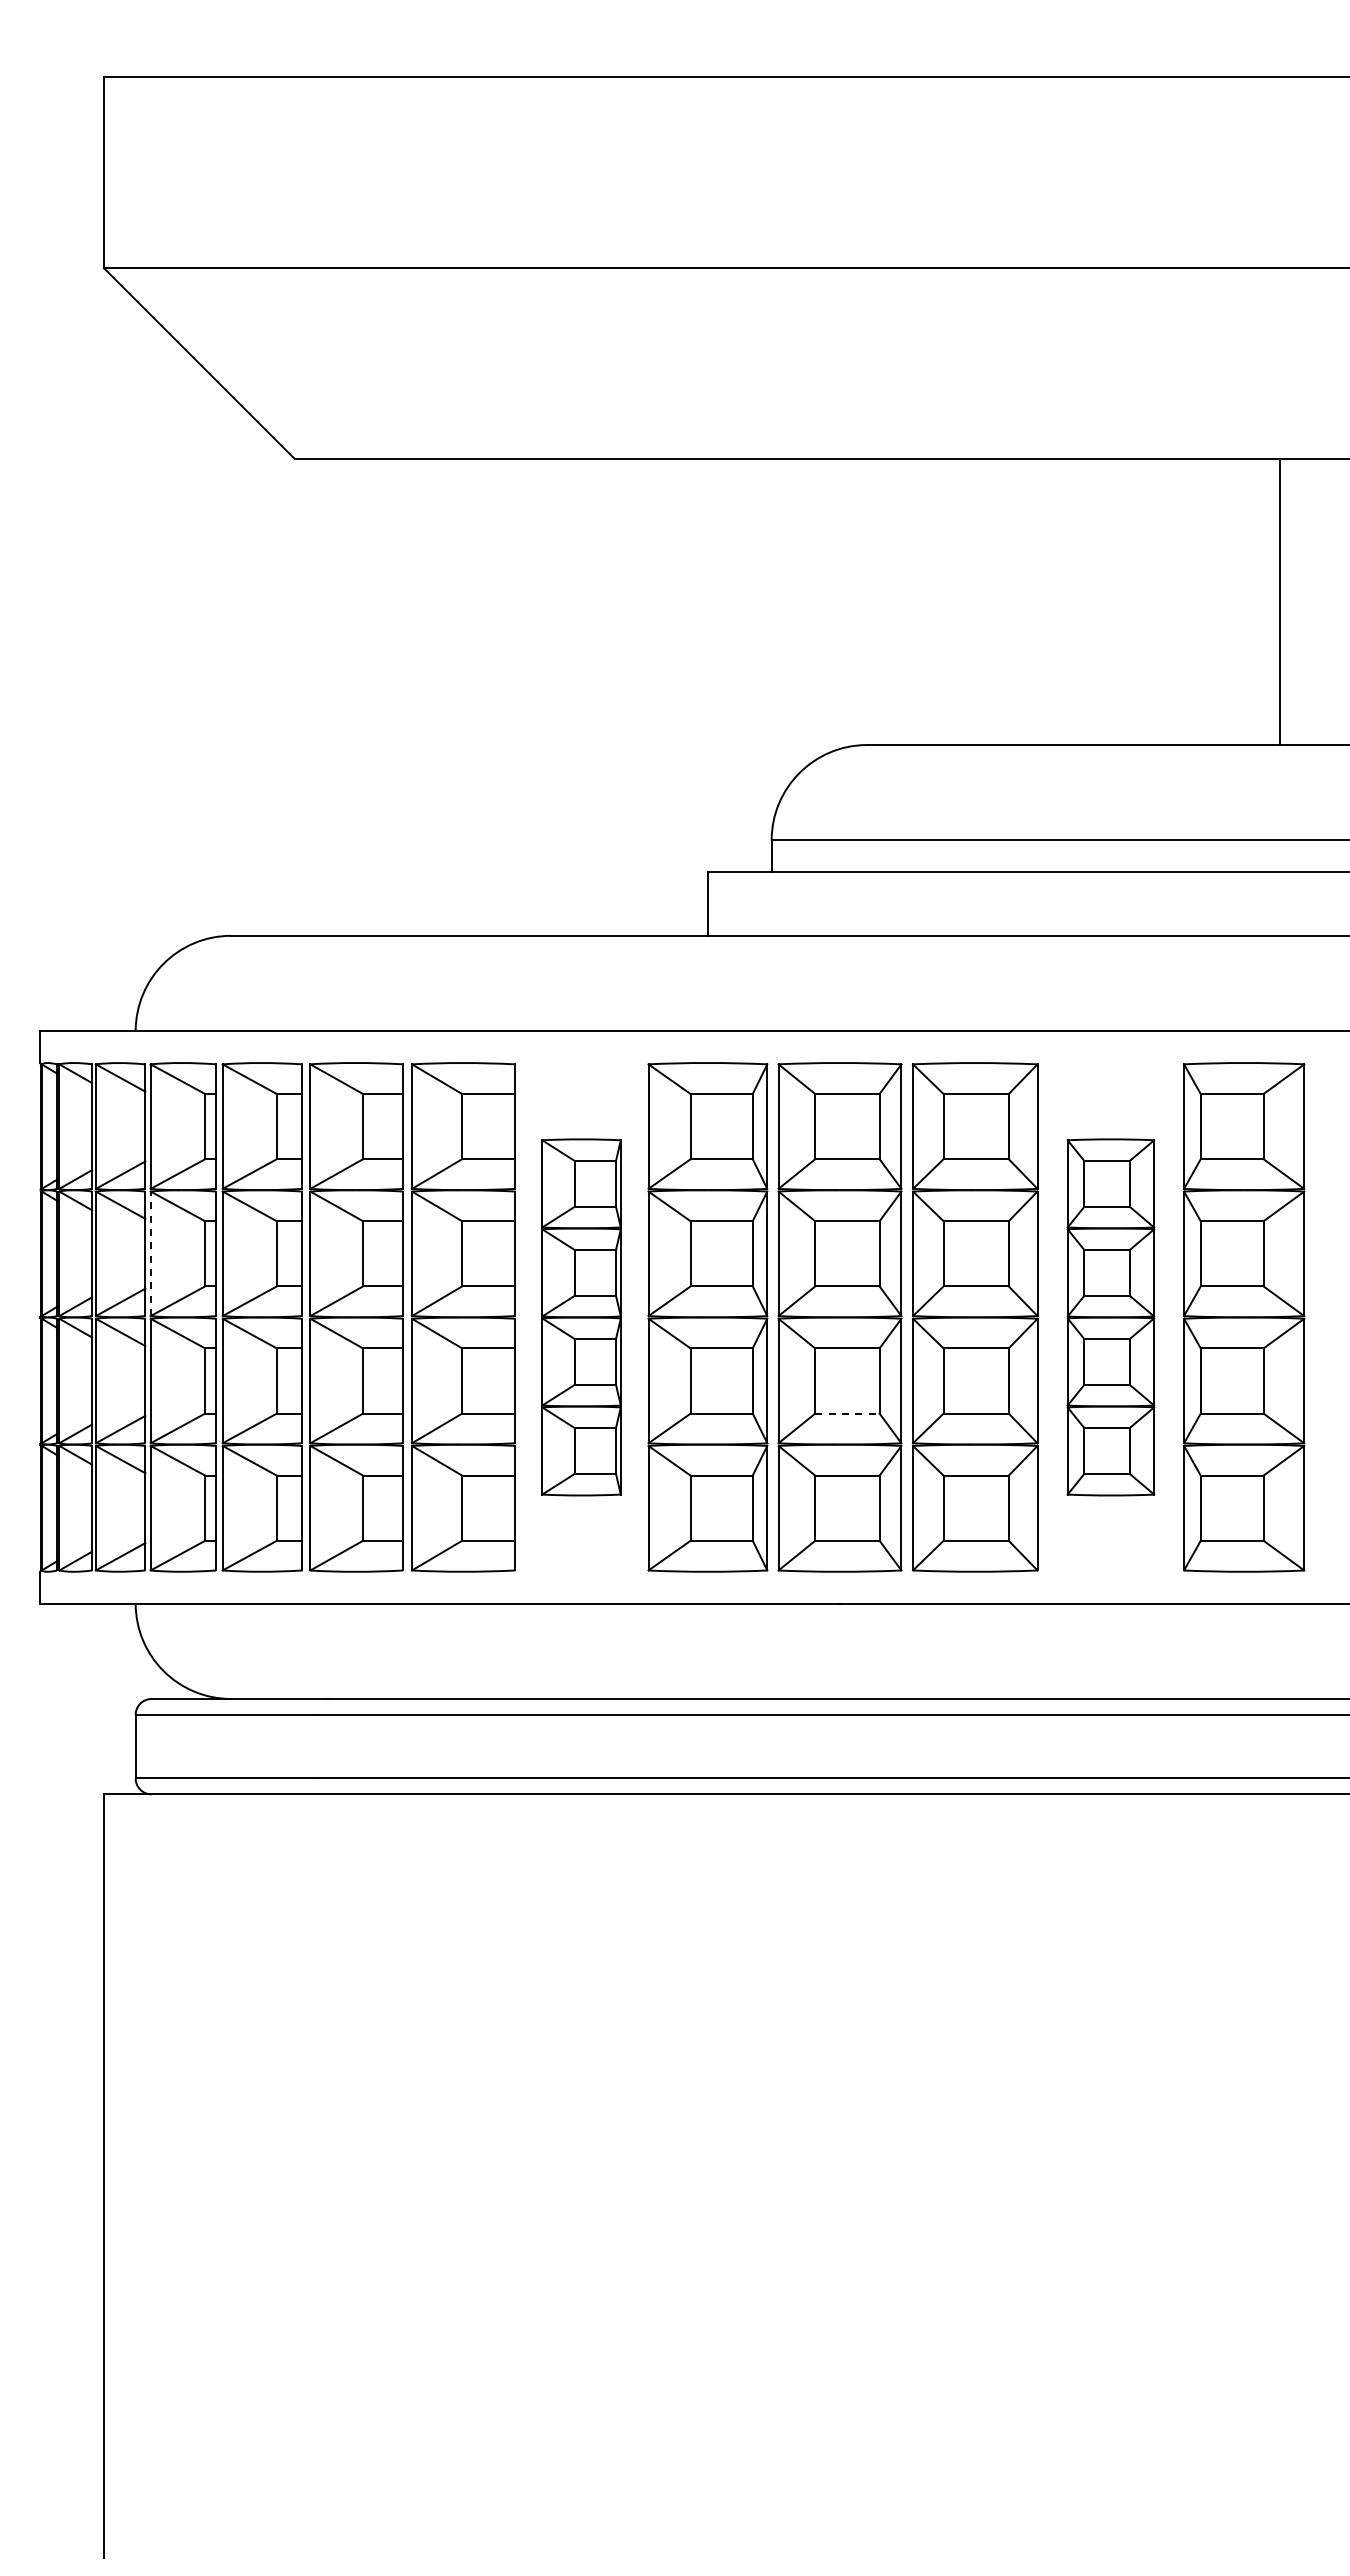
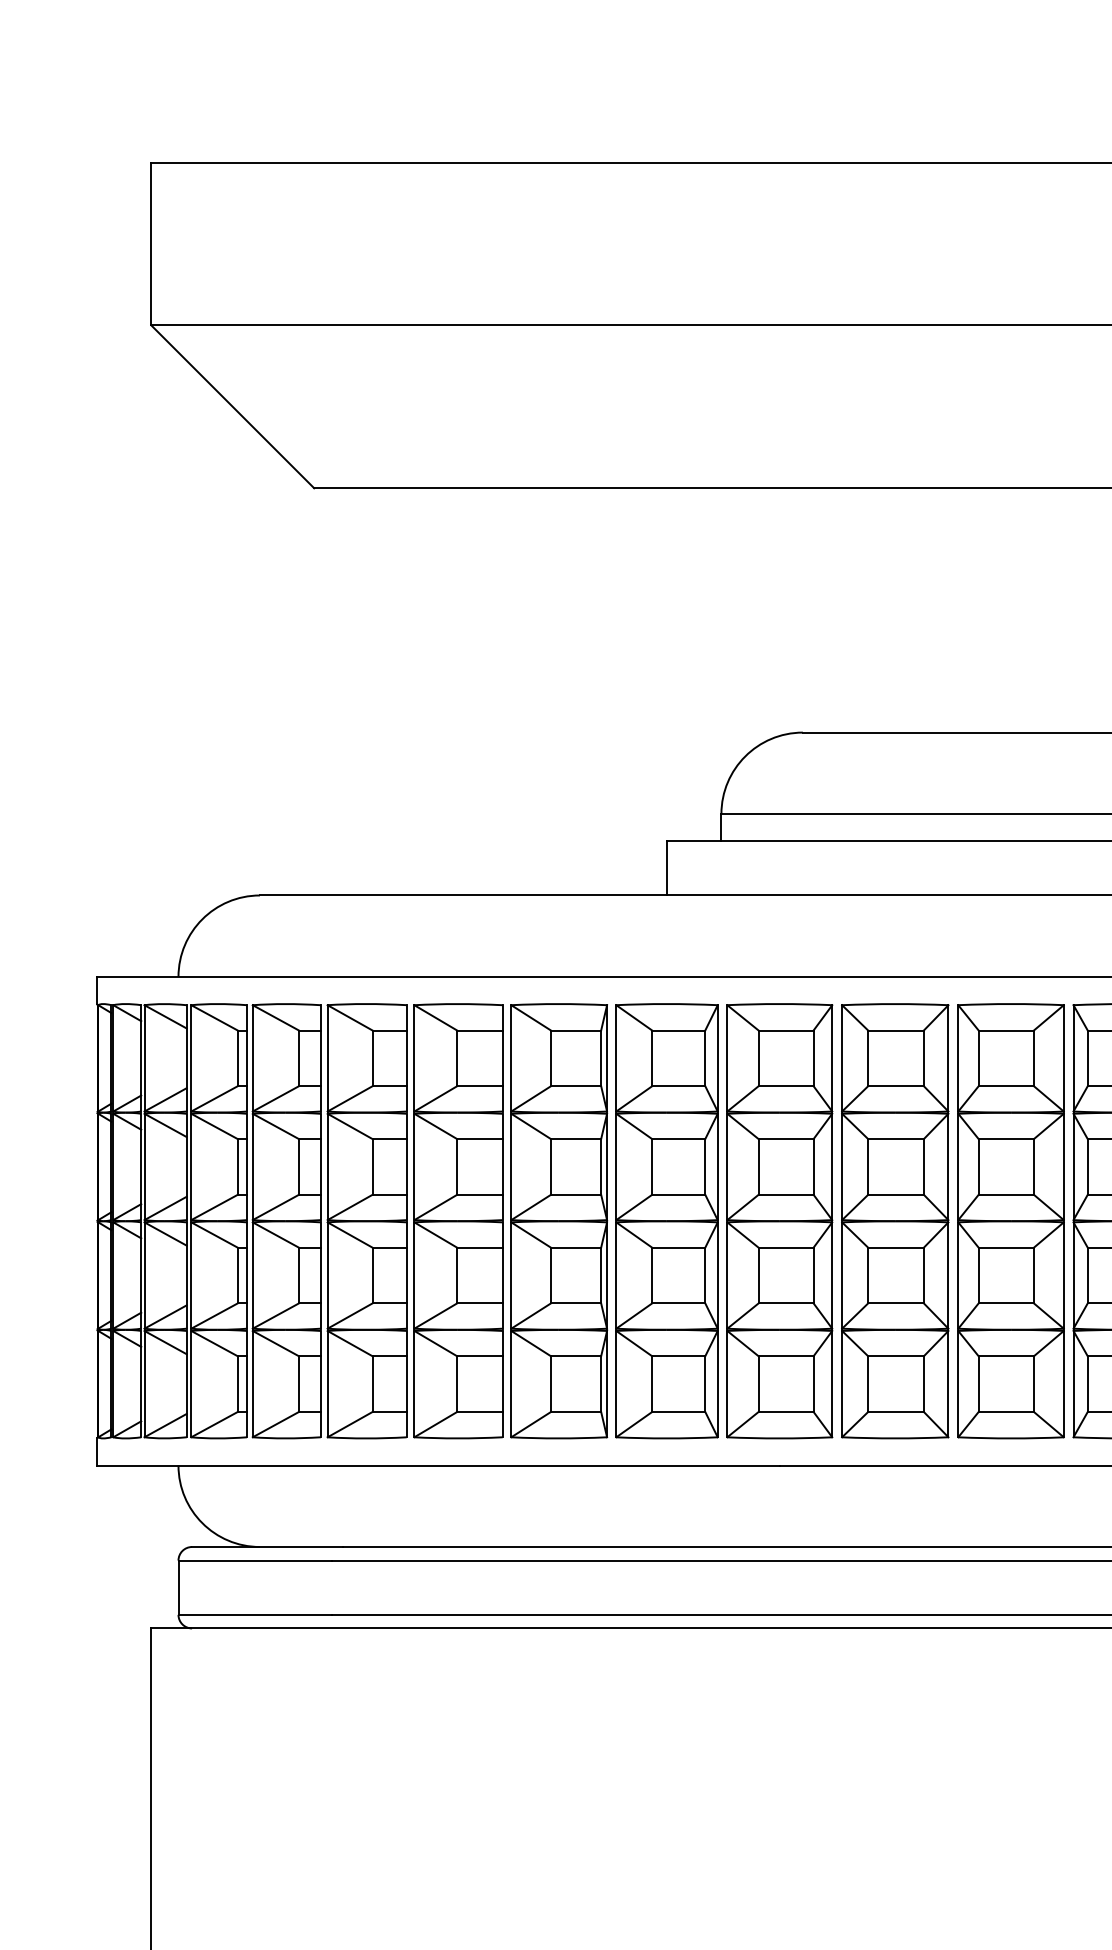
line: (150, 1253) -> (191, 1166), dashed -> solid
part: (581, 1317) -> (559, 1221), size x1.43
part: (1110, 1317) -> (1010, 1221), size x1.43
line: (847, 1413) -> (786, 1303), dashed -> solid

